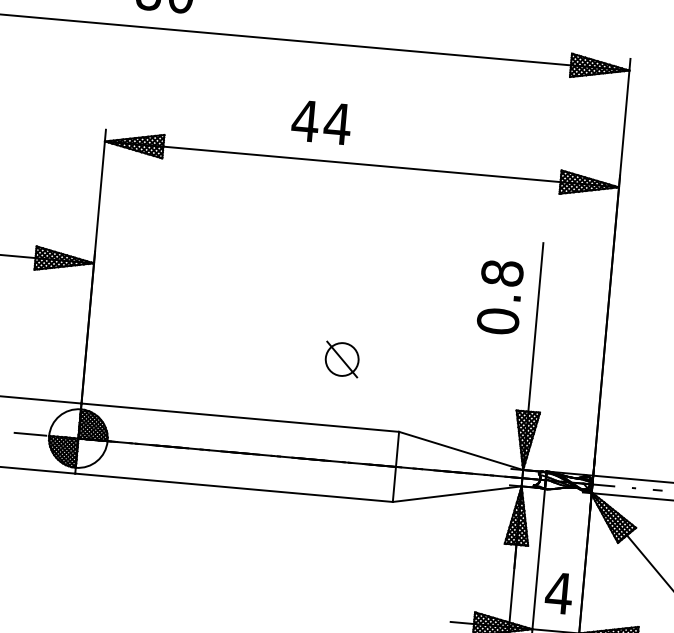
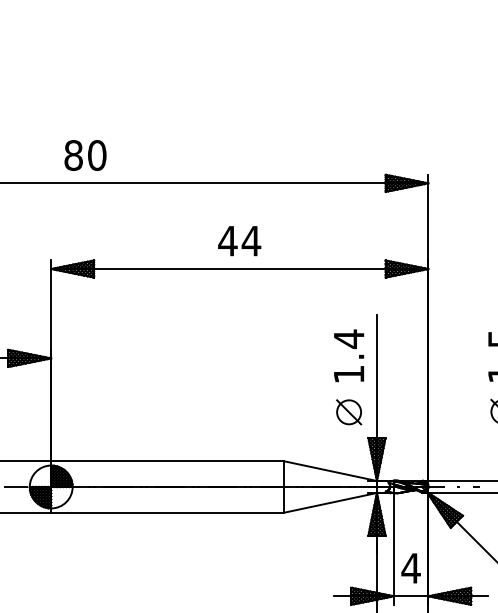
text: (321, 122) -> (239, 241), moved
text: (499, 296) -> (348, 356), 0.8 -> 1.4
part: (342, 359) -> (349, 412), moved

